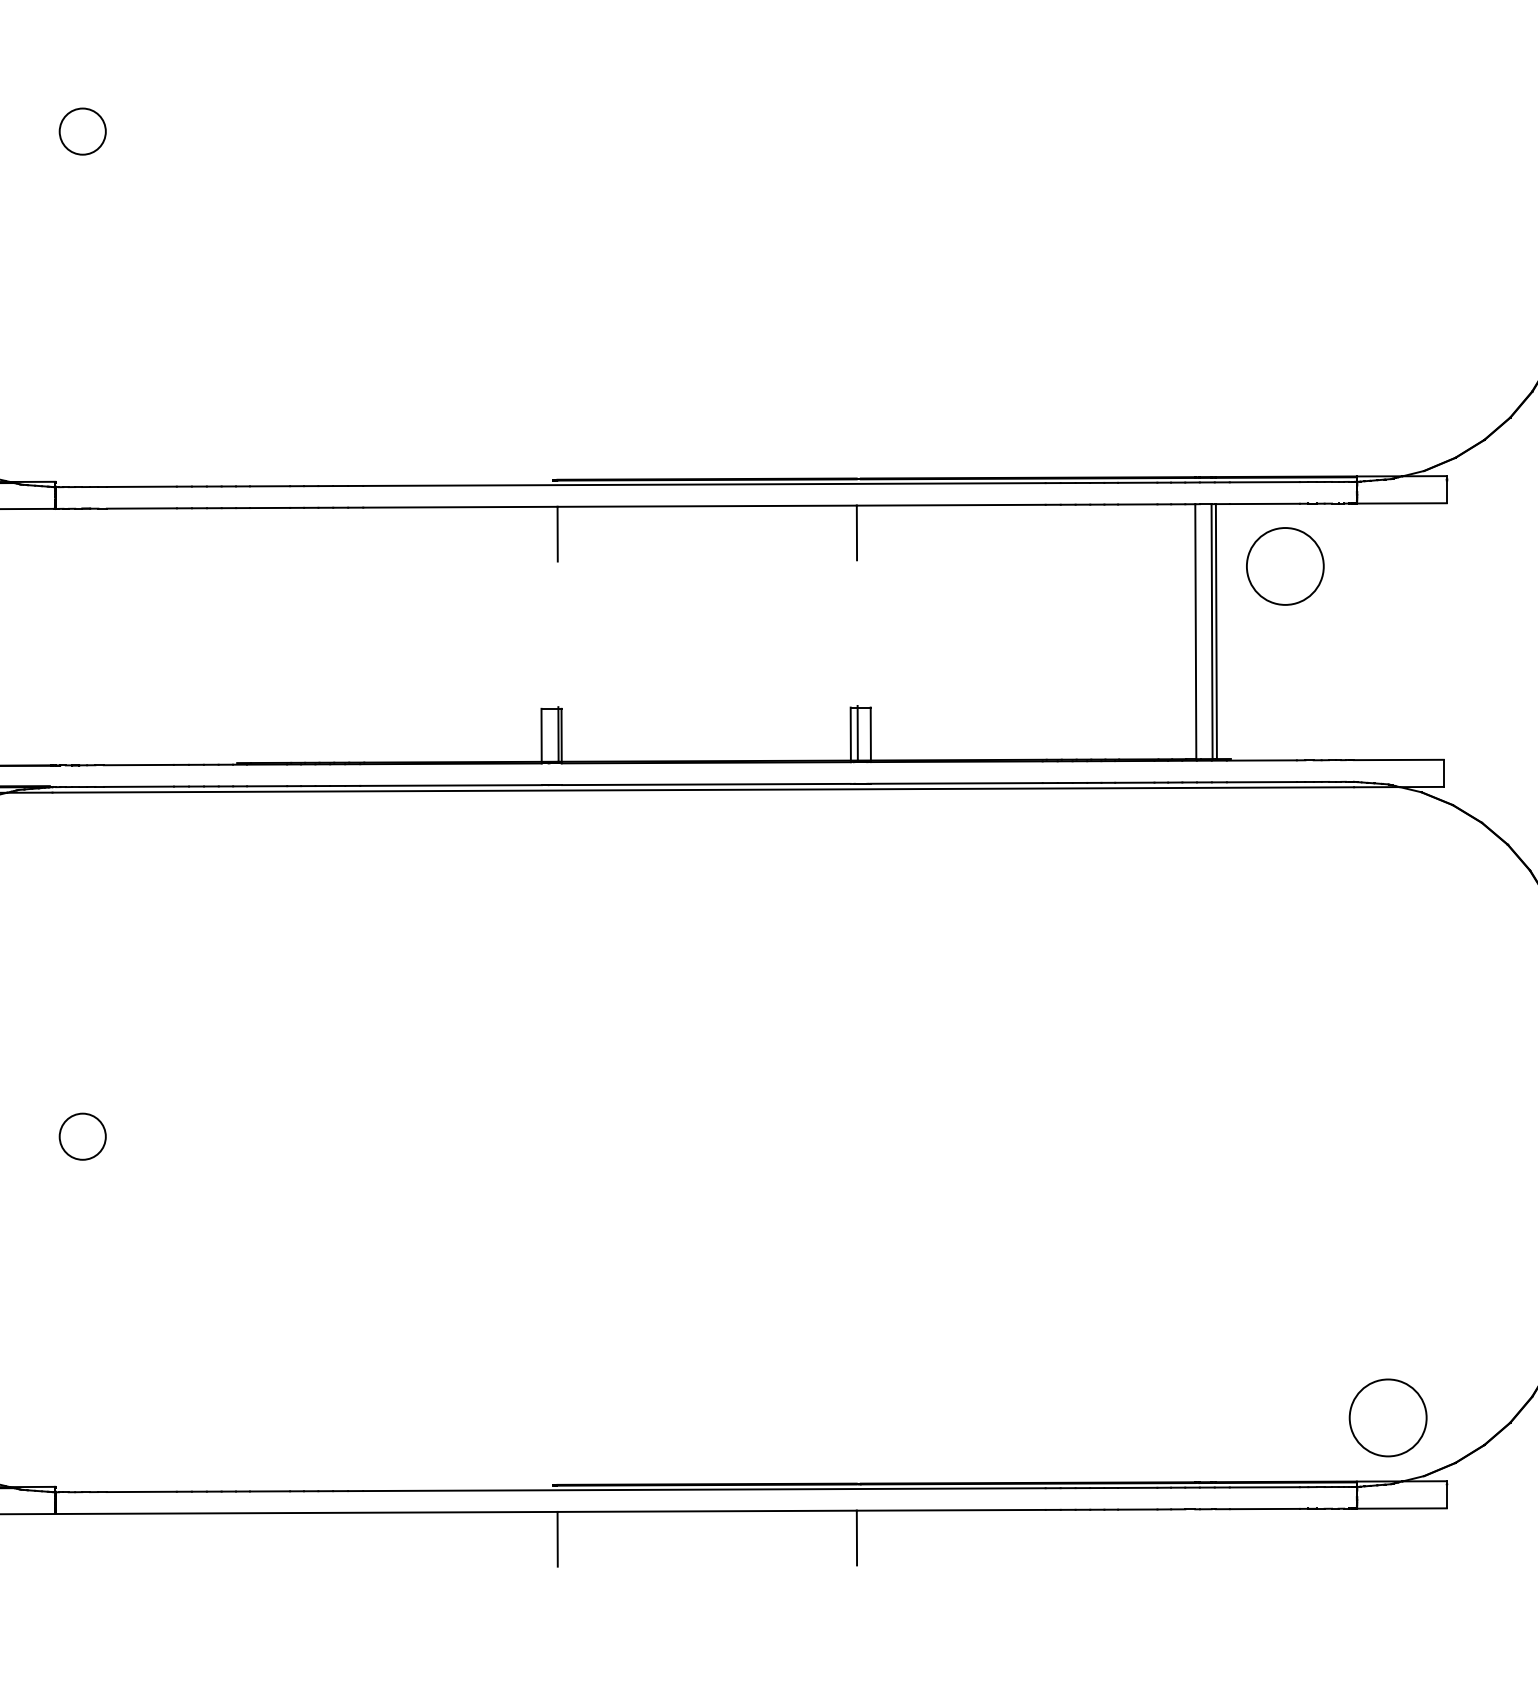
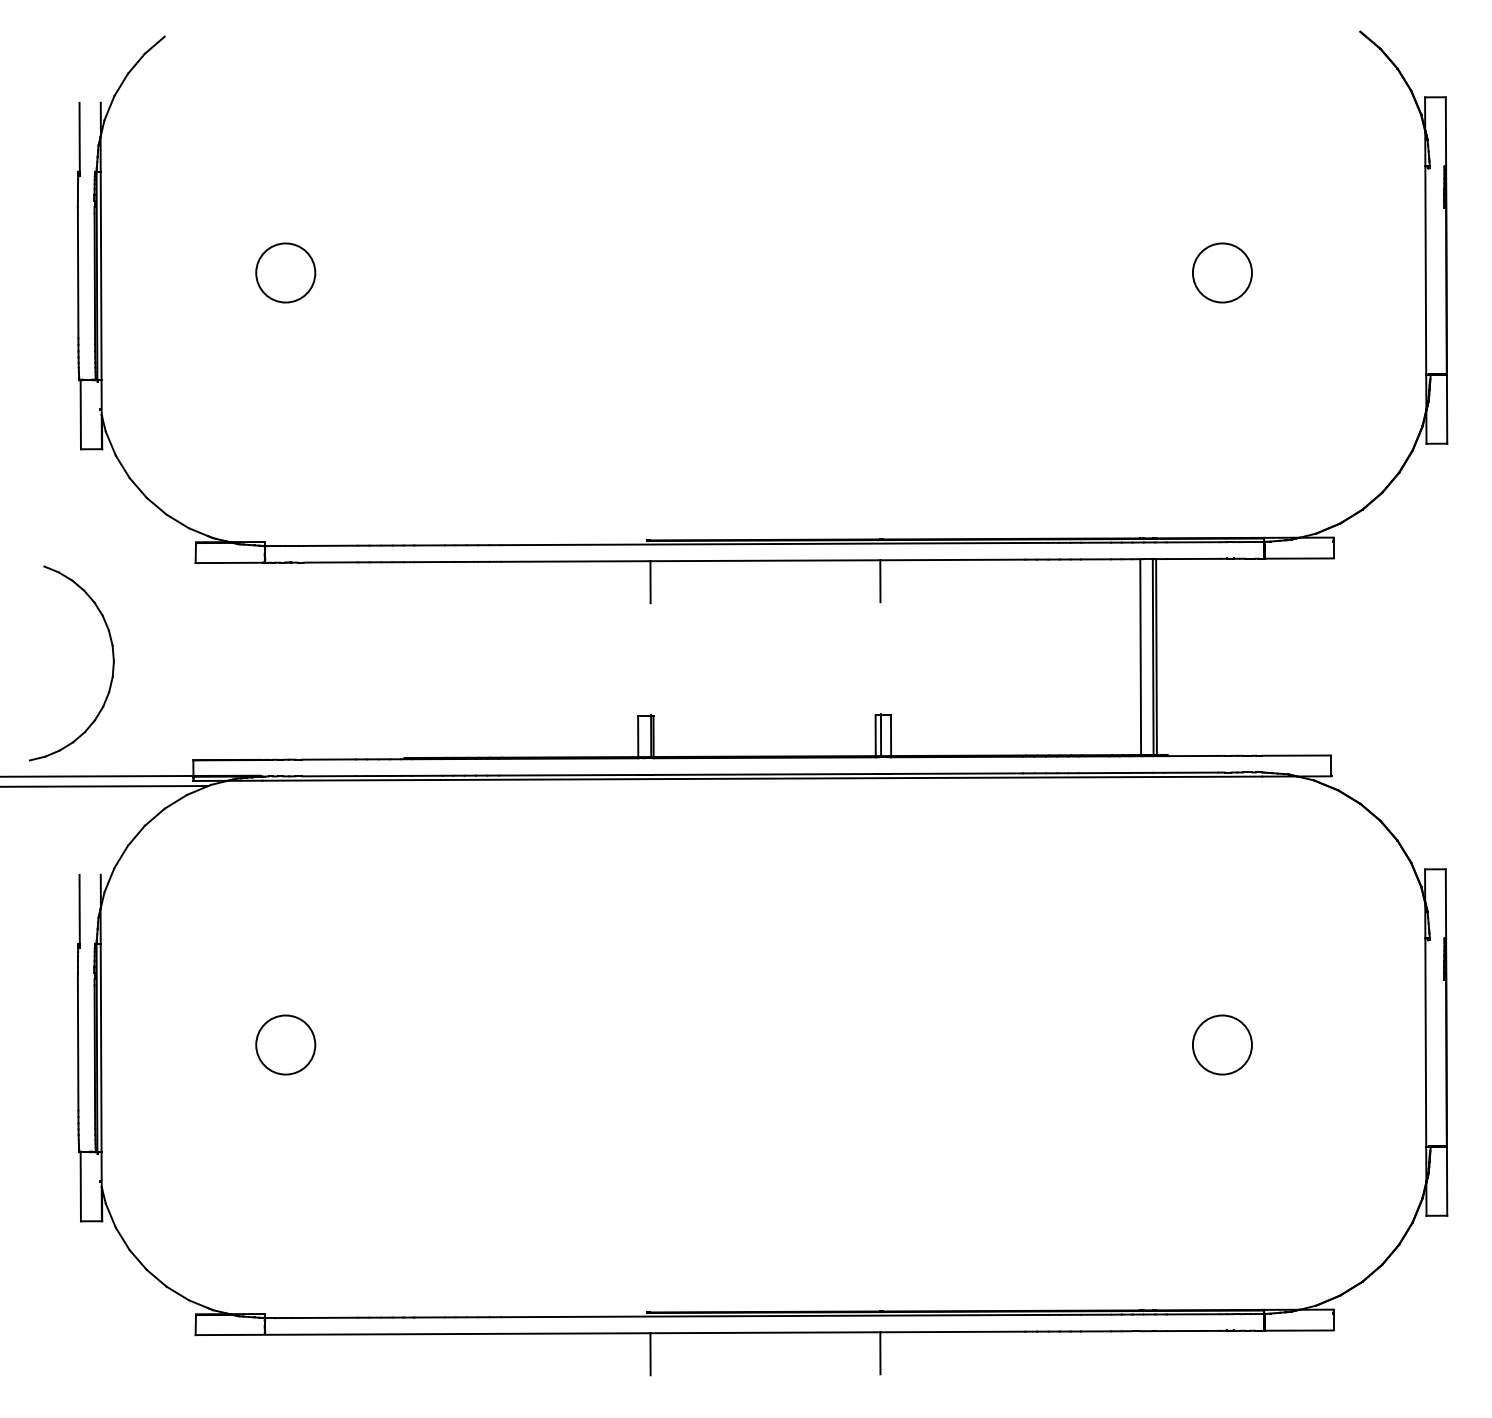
circle: (82, 130) -> (285, 272), size x1.67
circle: (1285, 565) -> (1222, 272), moved
circle: (82, 1136) -> (285, 1044), size x1.67
circle: (1388, 1417) -> (1222, 1044), moved

